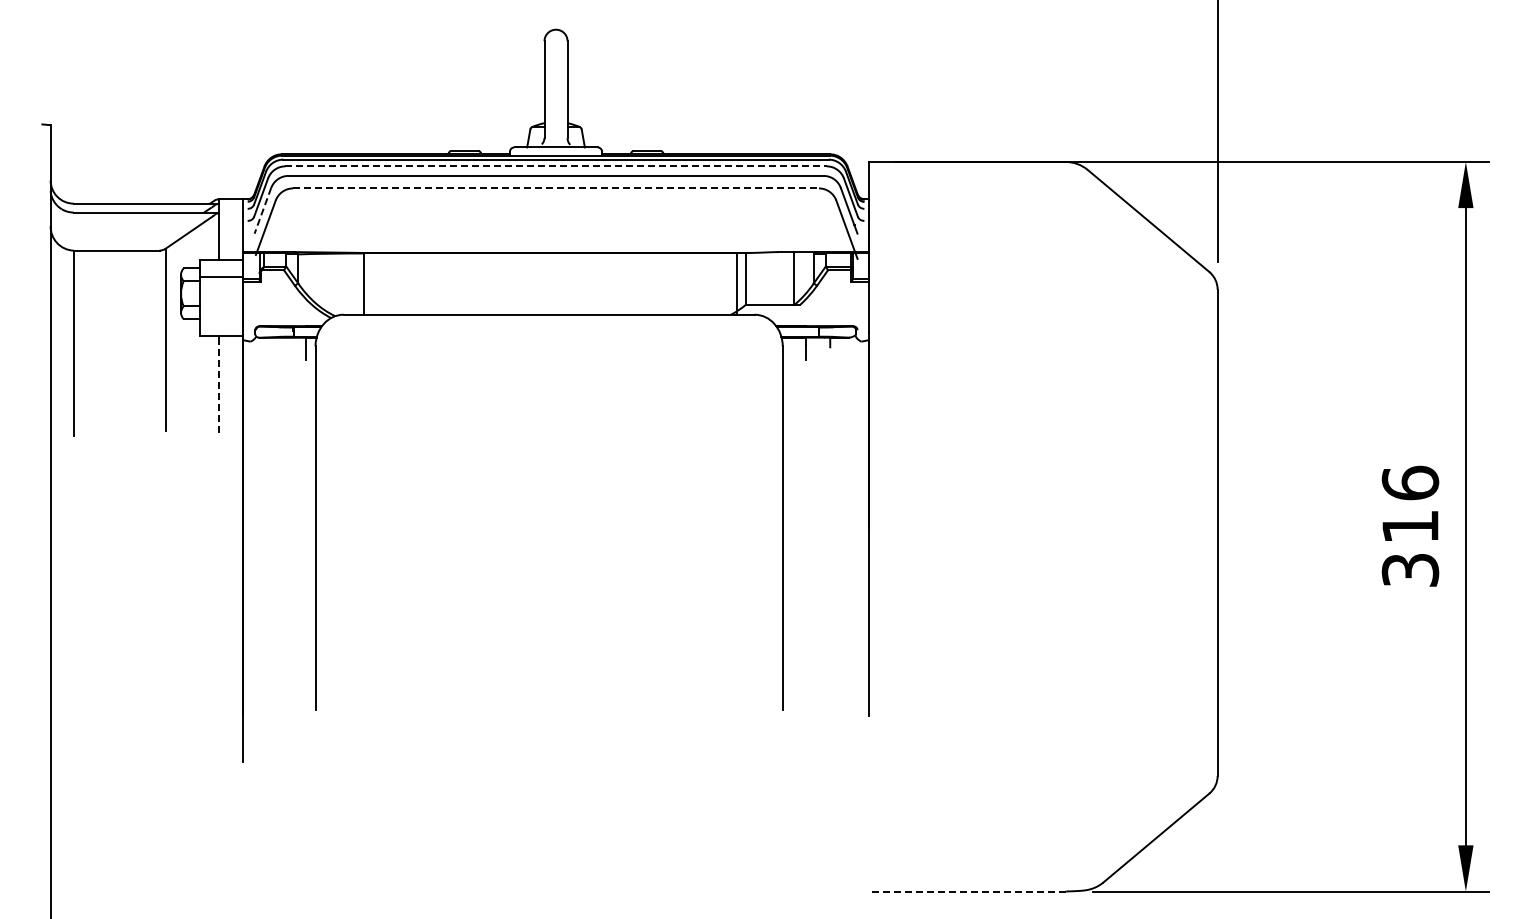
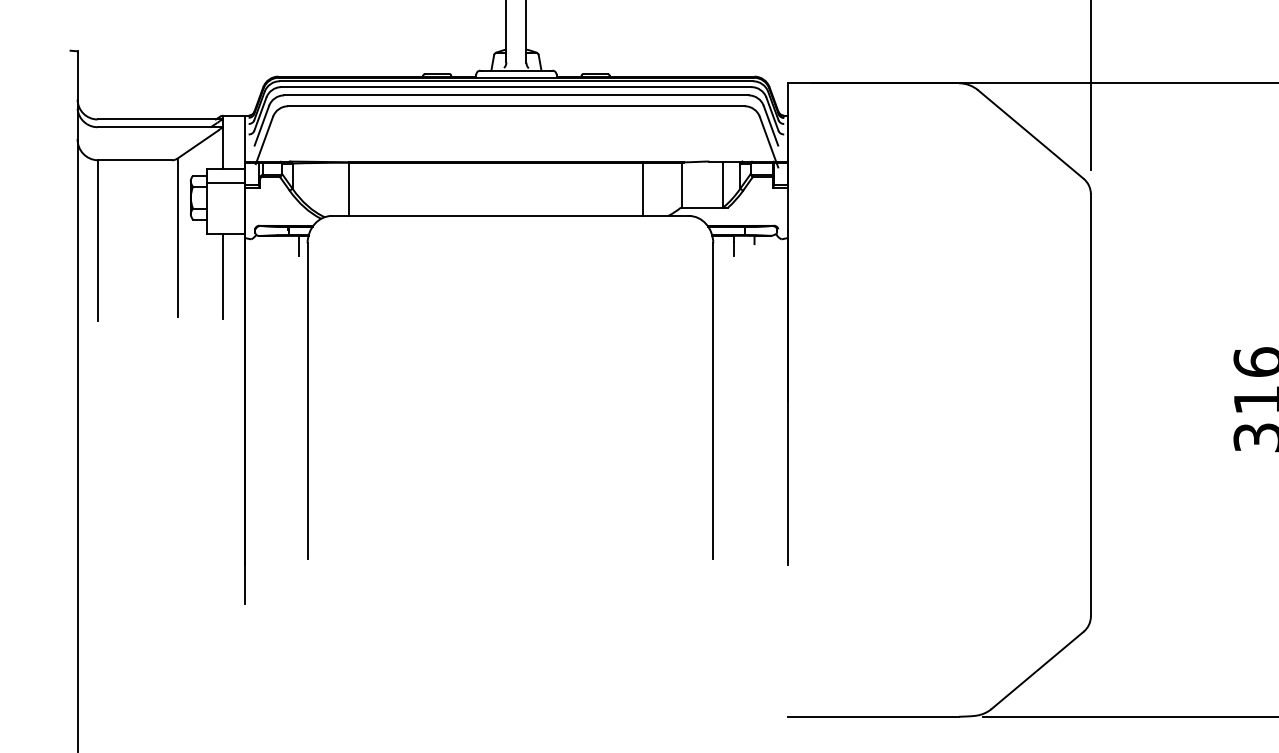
line: (556, 166) -> (516, 87), dashed -> solid
line: (556, 188) -> (516, 106), dashed -> solid
line: (262, 211) -> (261, 126), dashed -> solid
line: (736, 283) -> (642, 188), moved
line: (218, 385) -> (223, 277), dashed -> solid
line: (966, 891) -> (872, 716), dashed -> solid

